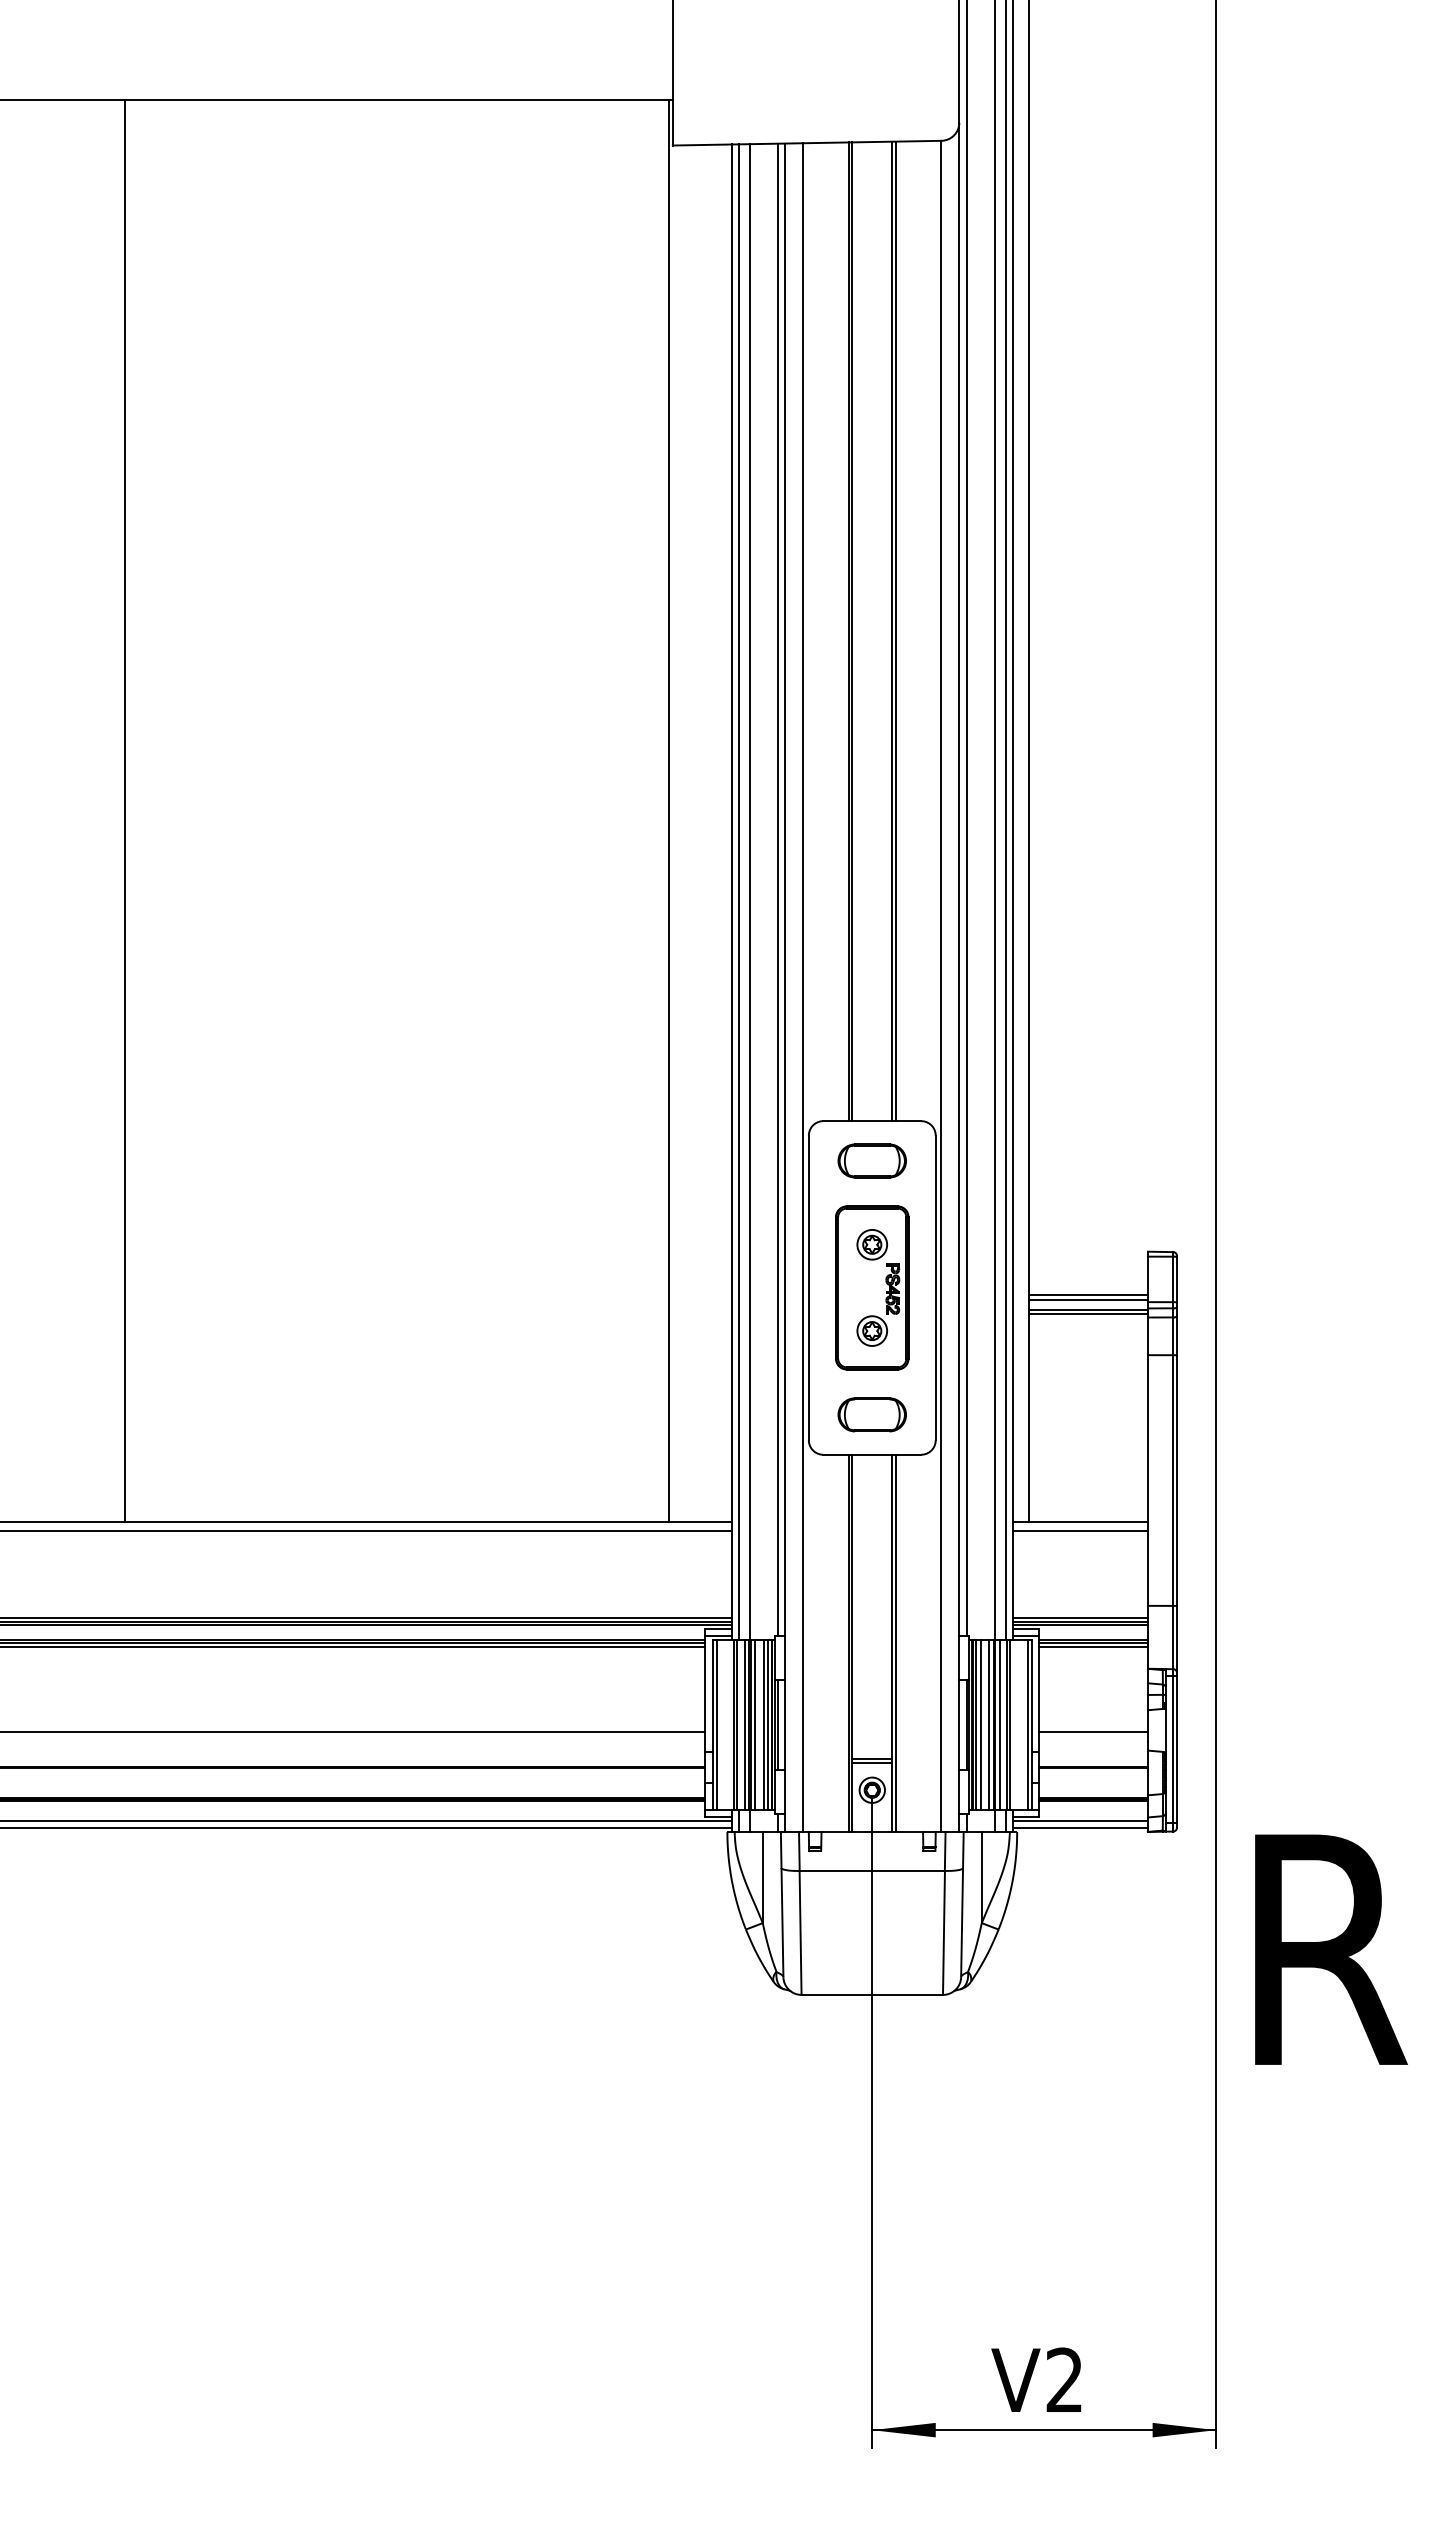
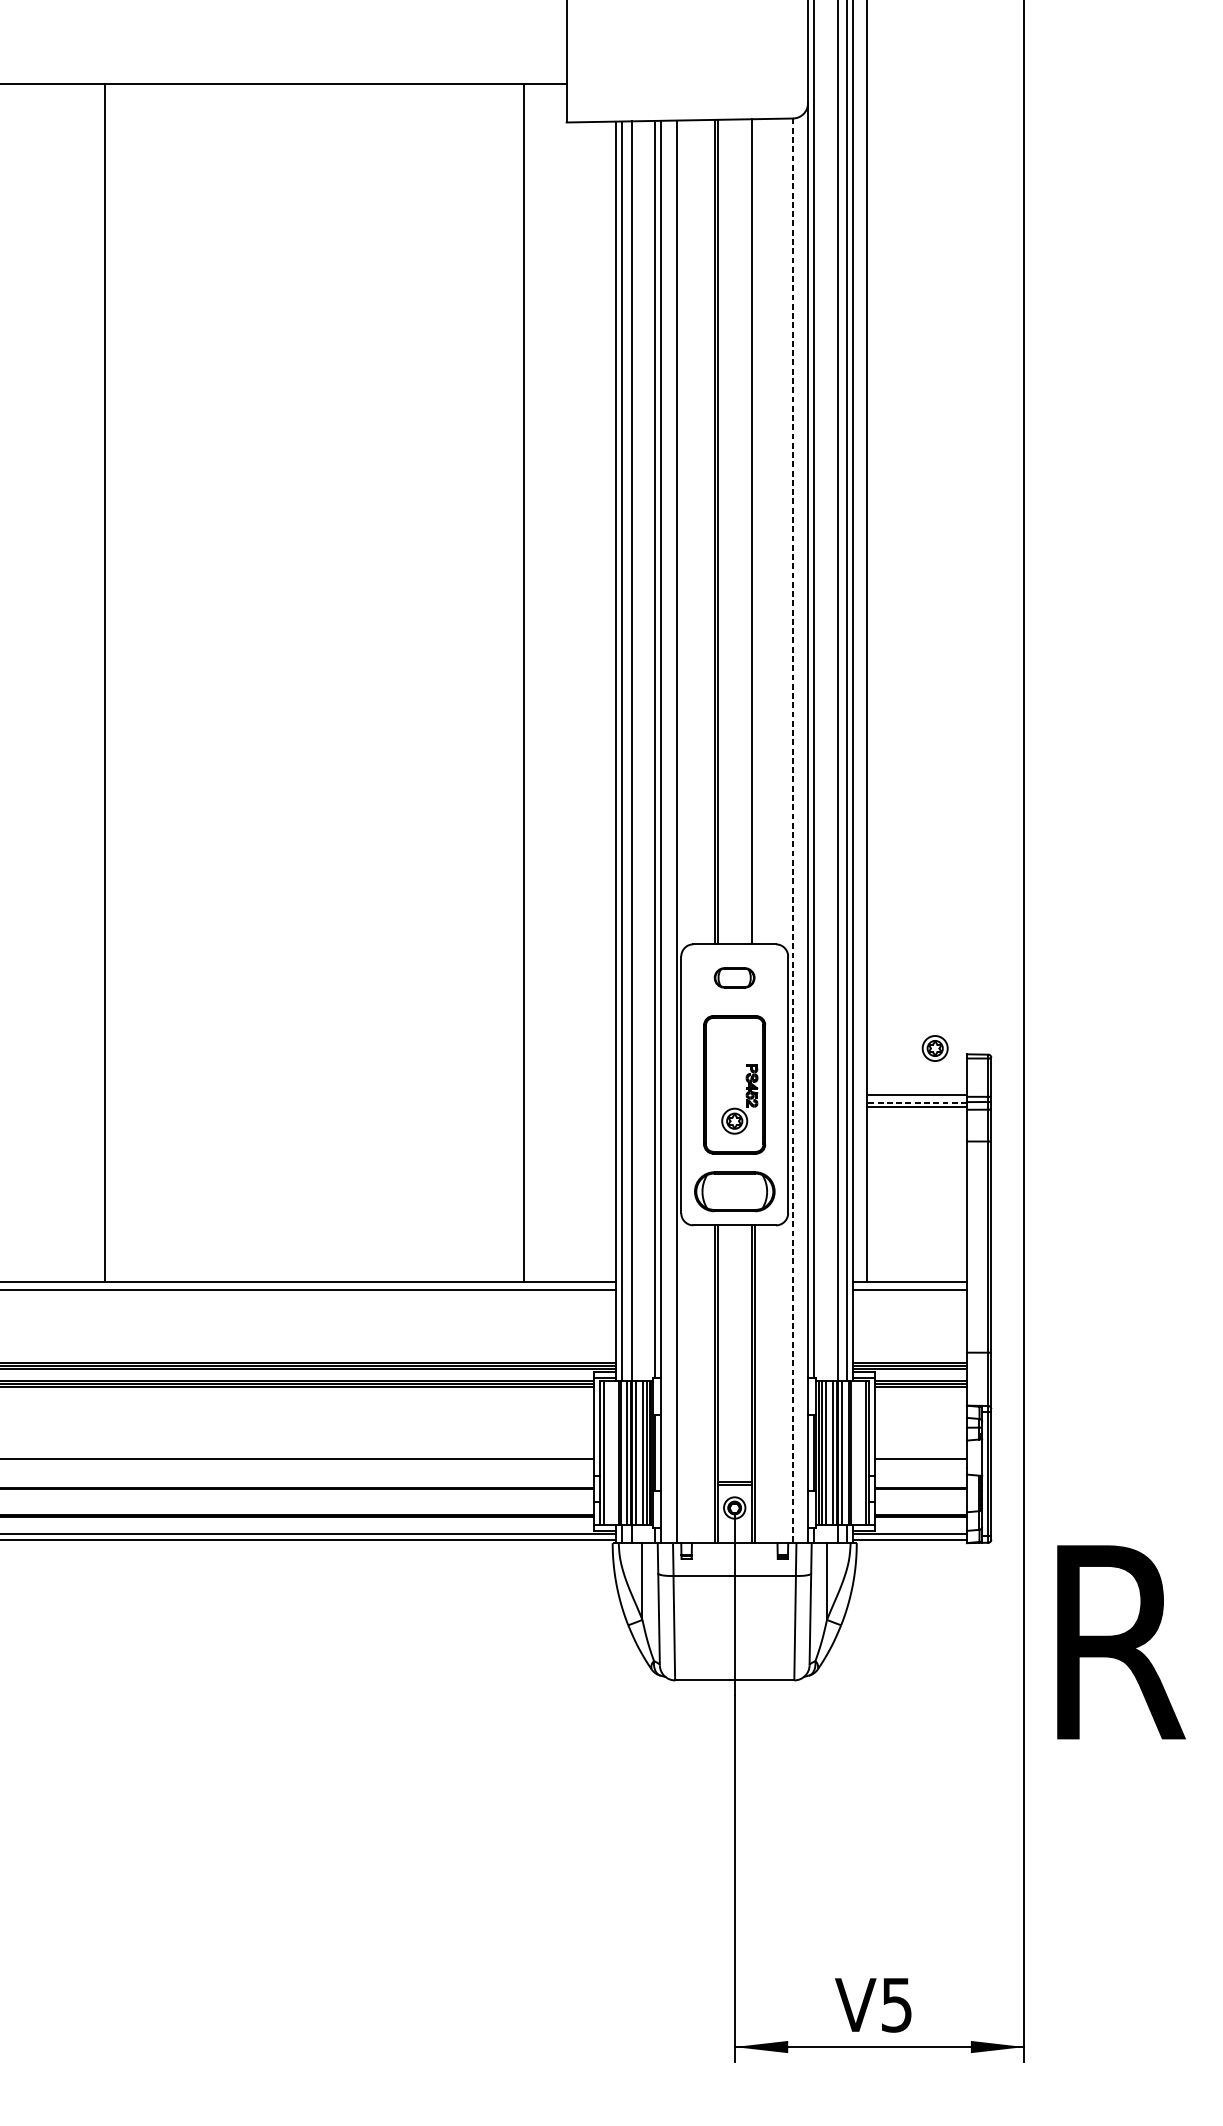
line: (895, 631) -> (754, 531), removed
line: (669, 810) -> (524, 682), moved
line: (941, 986) -> (793, 830), solid -> dashed
part: (871, 1160) -> (734, 977), size x0.7
part: (871, 1244) -> (934, 1048), moved
line: (1088, 1295) -> (916, 1091), removed
line: (1087, 1309) -> (916, 1103), solid -> dashed
part: (871, 1414) -> (734, 1191), size x1.4
text: (1064, 2380) -> (896, 2005), V2 -> V5

